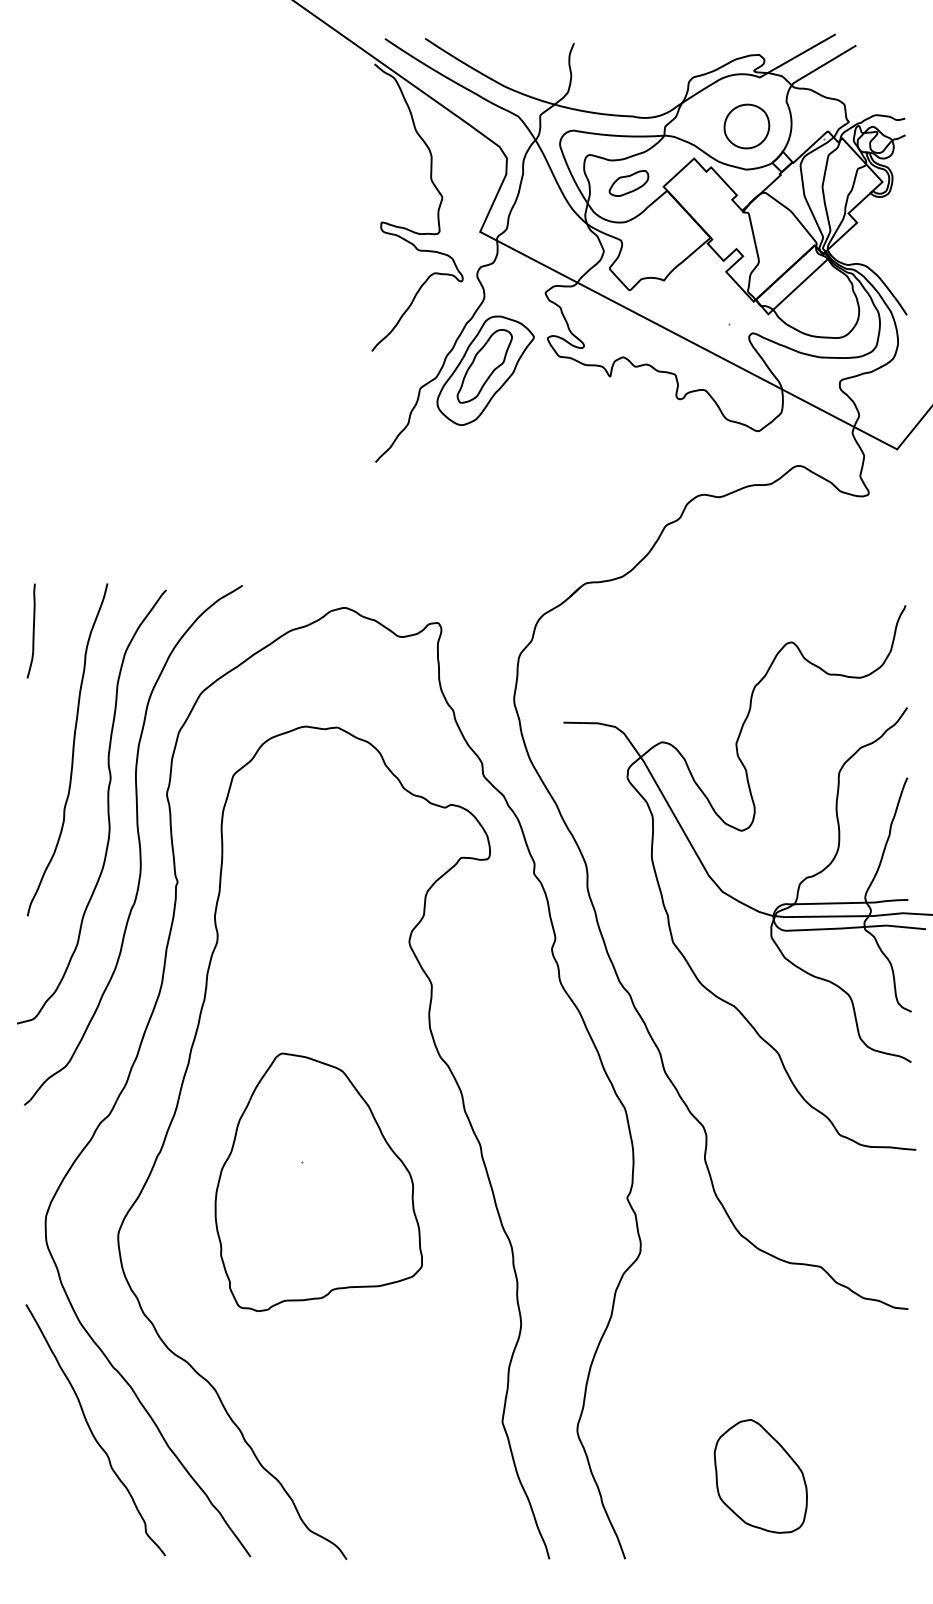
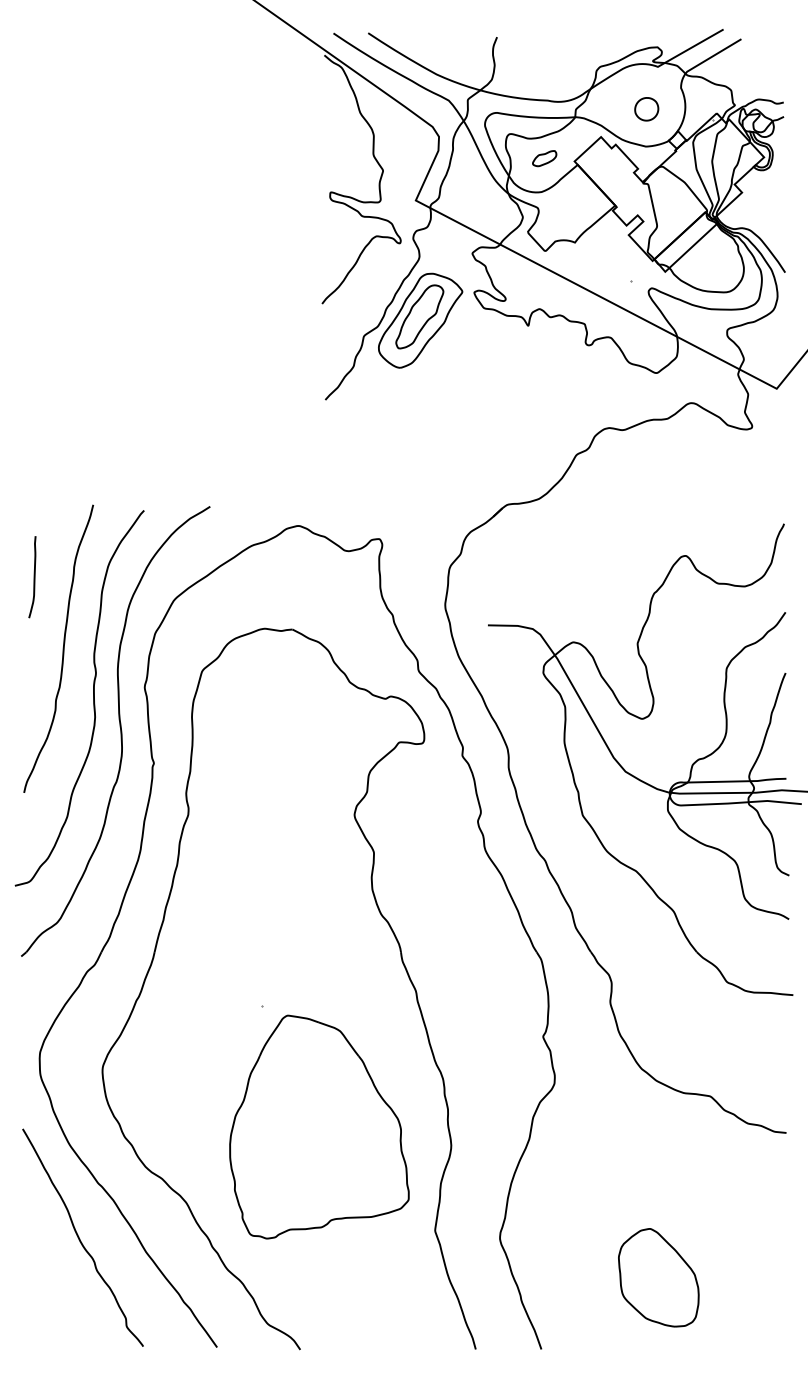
part: (746, 126) -> (646, 109), size x0.6
part: (628, 183) -> (544, 158), size x0.7
curve: (32, 630) -> (33, 576), moved
part: (318, 1181) -> (319, 1126), moved

